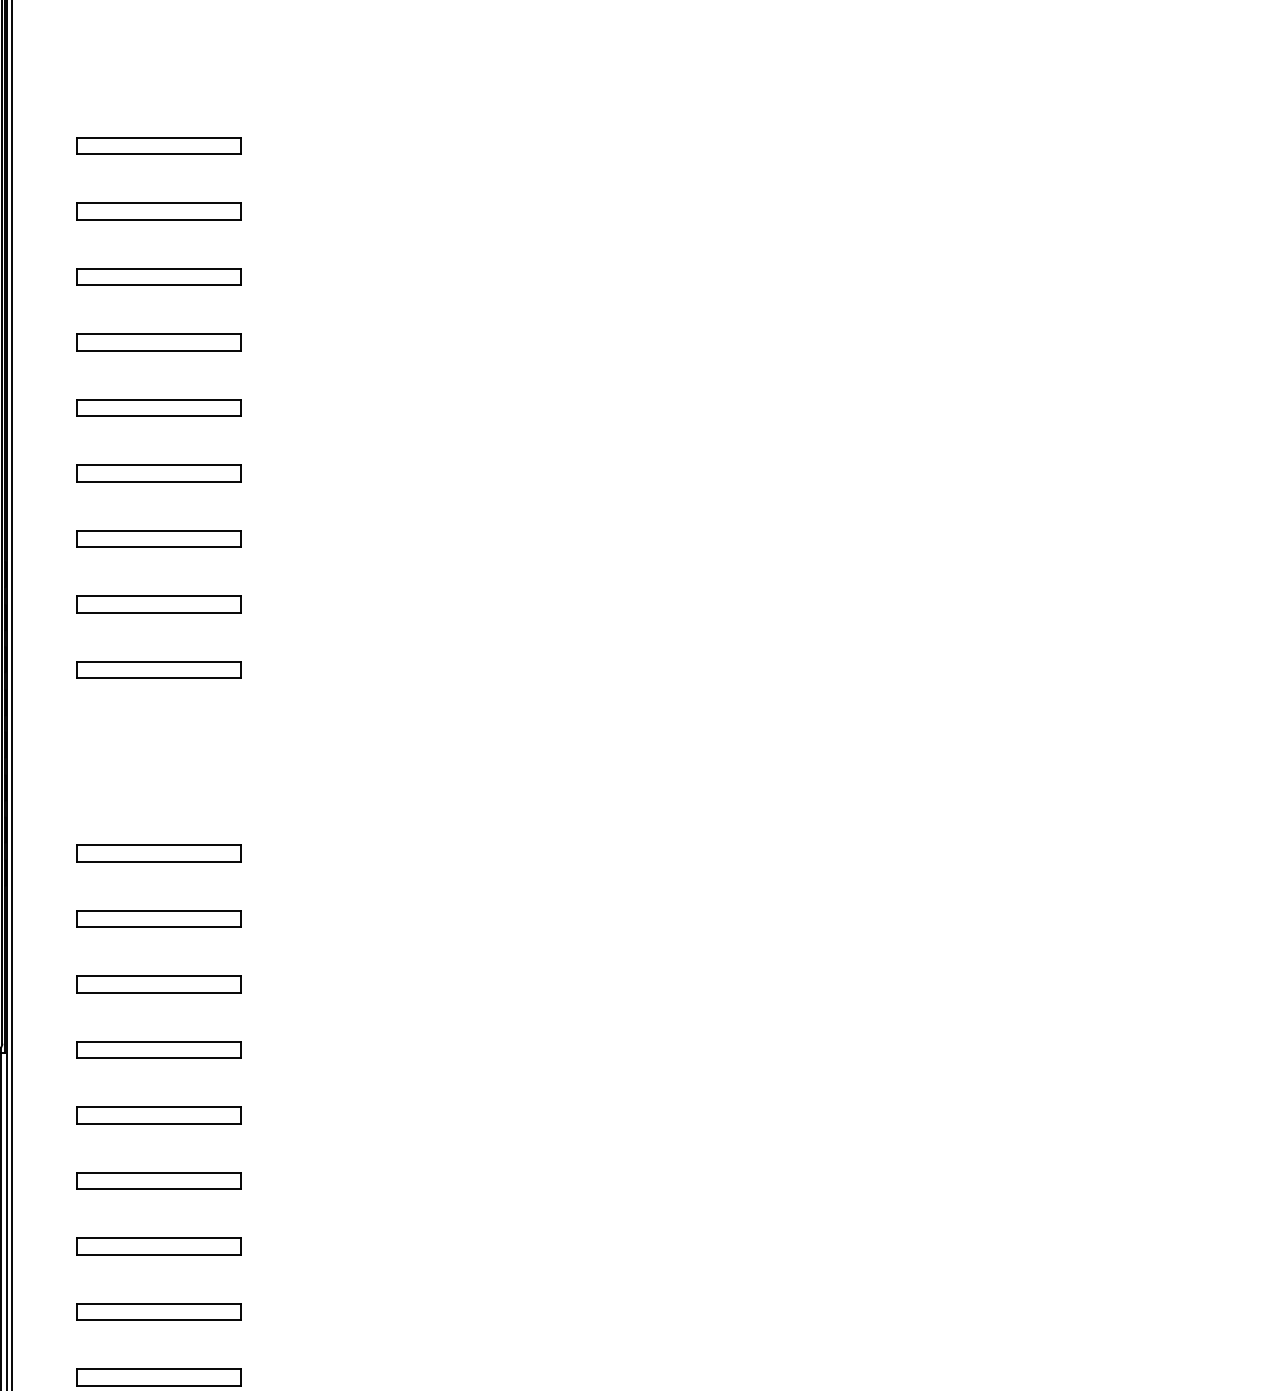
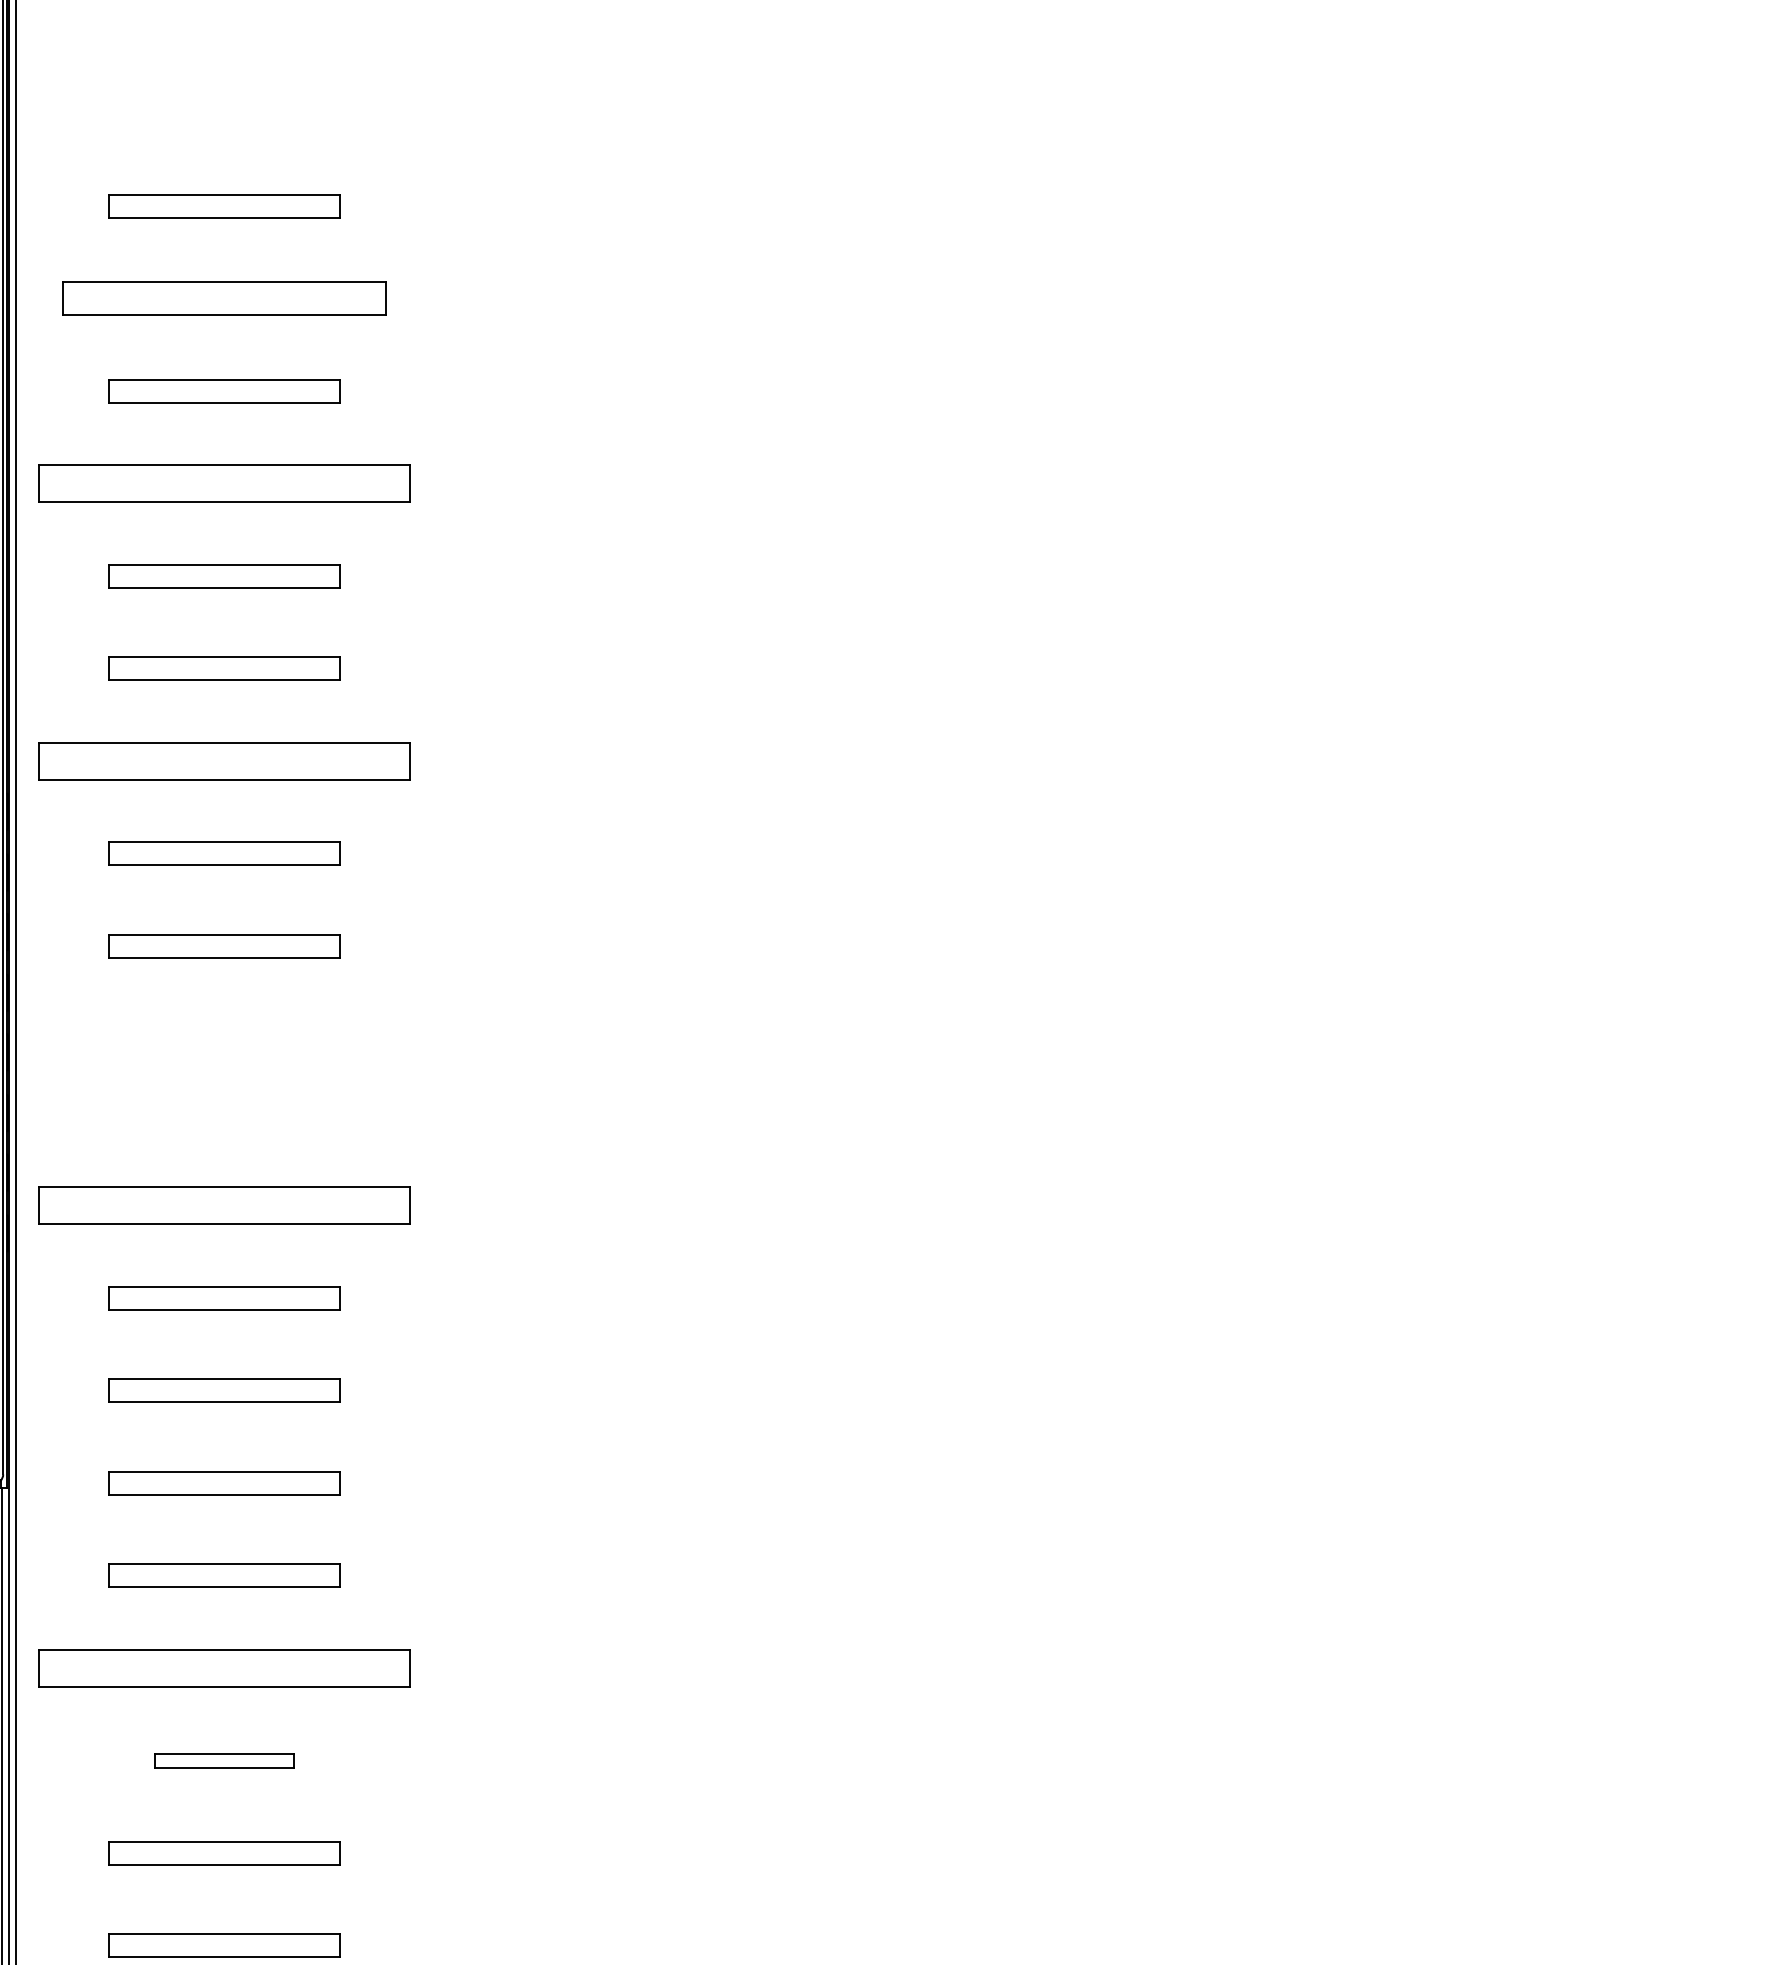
part: (158, 211) -> (223, 298), size x1.4
part: (158, 342) -> (223, 483), size x1.6
part: (158, 538) -> (223, 760), size x1.6
part: (158, 853) -> (223, 1205), size x1.6
part: (158, 1180) -> (223, 1667), size x1.6
part: (158, 1246) -> (223, 1760), size x0.6

